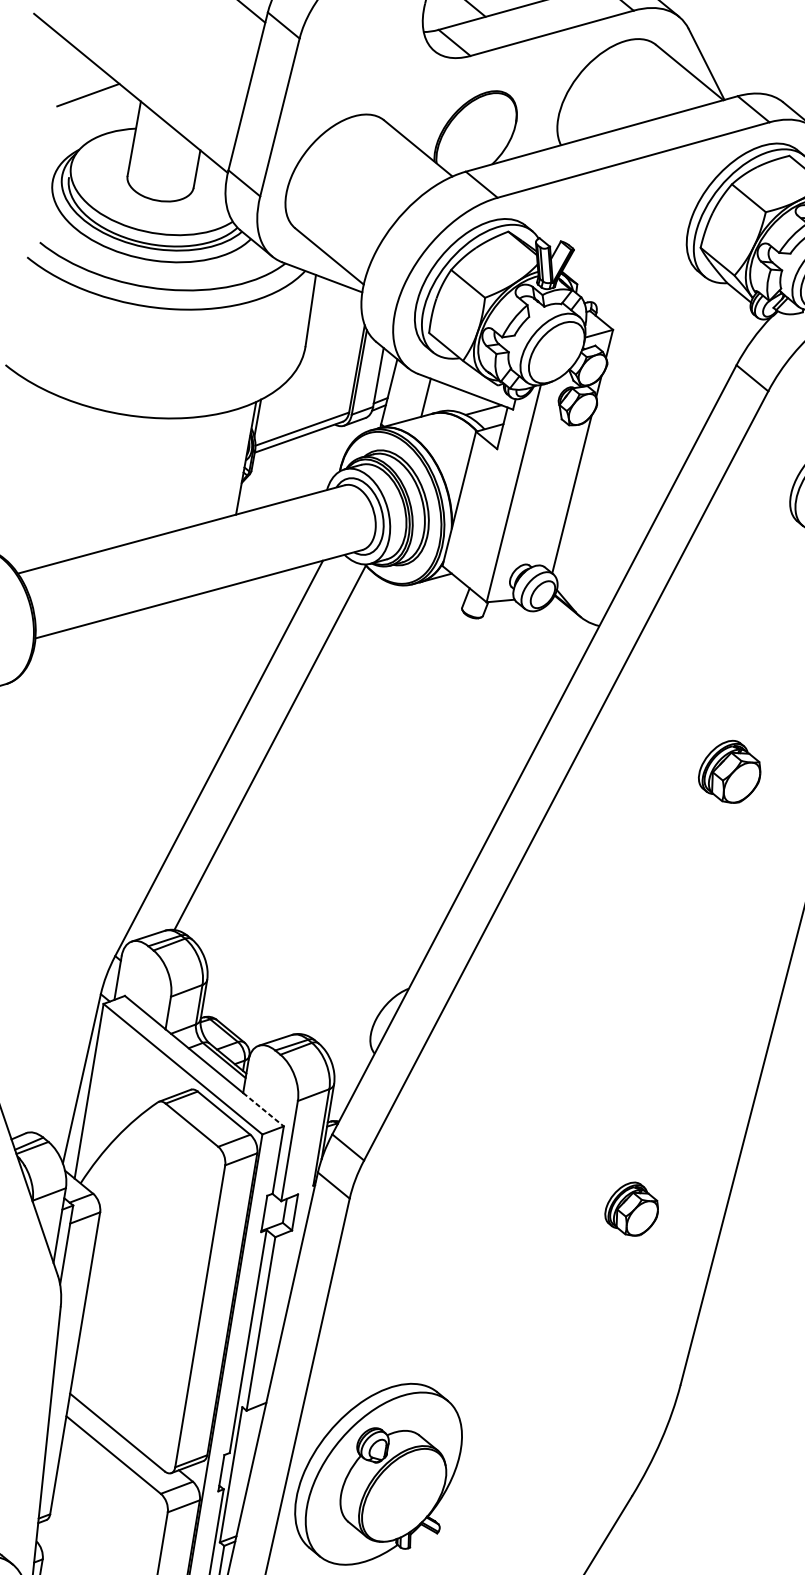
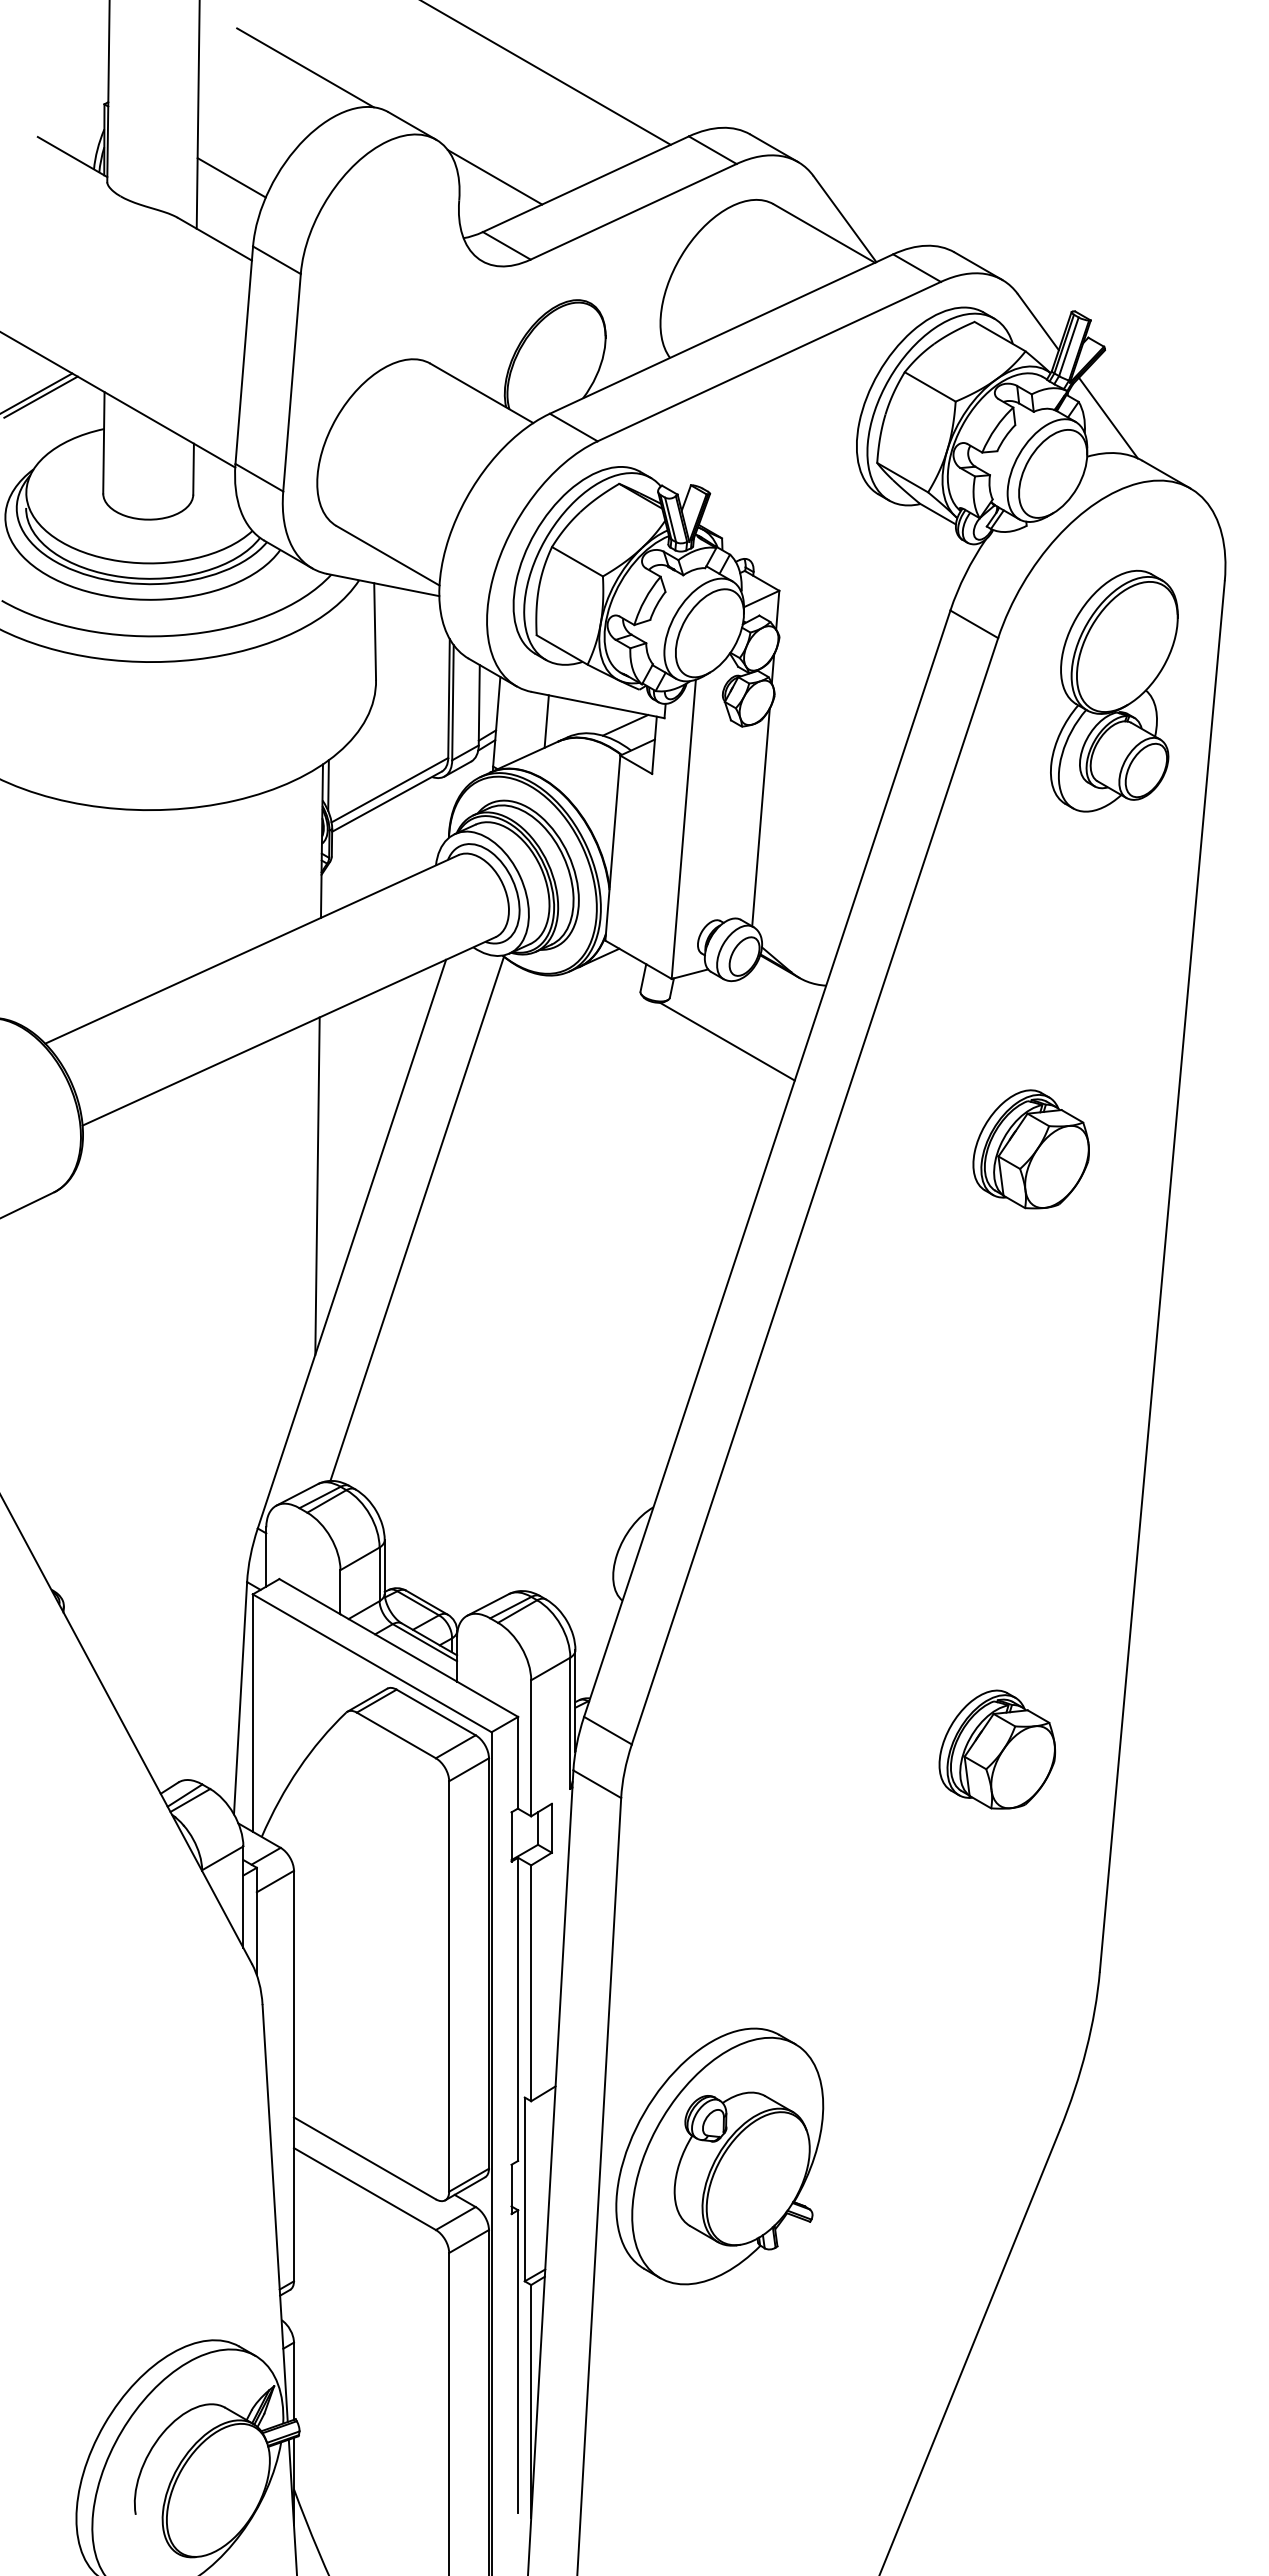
line: (93, 96) -> (40, 396), added
line: (520, 655) -> (727, 1041), added
line: (200, 711) -> (317, 1185), added
part: (729, 771) -> (1030, 1149), size x1.43
line: (264, 1109) -> (488, 1699), dashed -> solid
part: (631, 1208) -> (996, 1749), size x1.67

